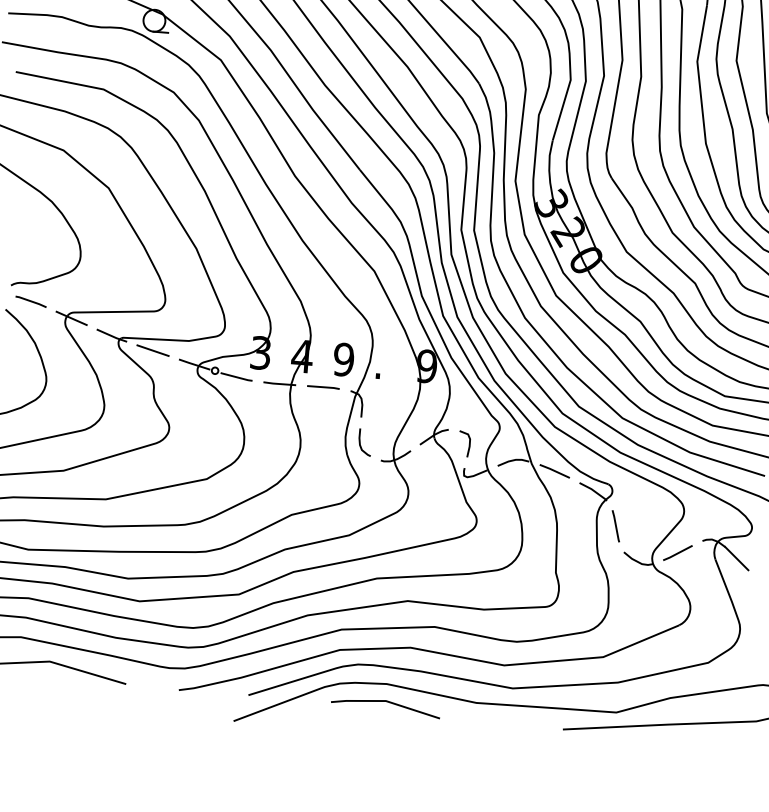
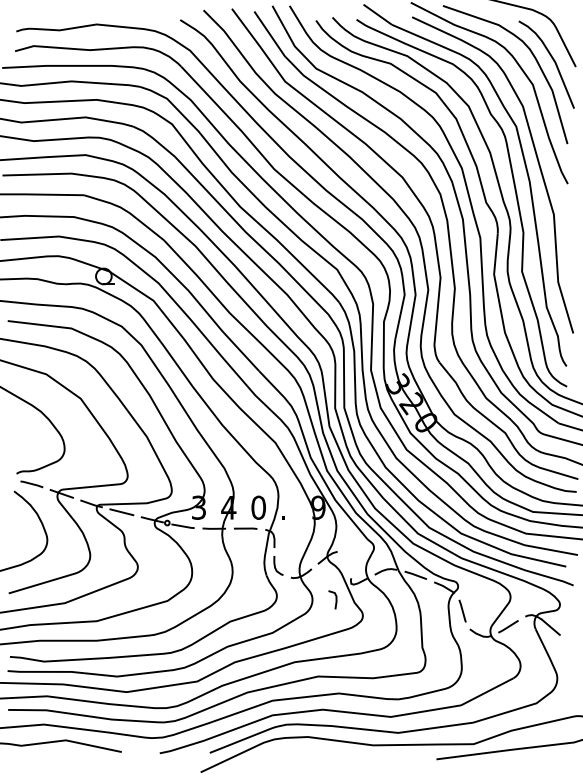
text: (343, 359) -> (258, 507), 9 -> 0
line: (468, 443) -> (335, 599), moved
line: (385, 702) -> (308, 750), removed

